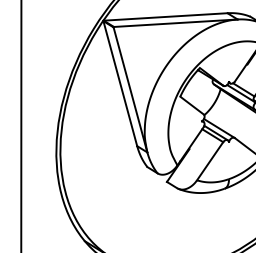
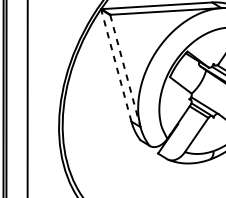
line: (120, 83) -> (116, 65), solid -> dashed
line: (130, 89) -> (125, 70), solid -> dashed

